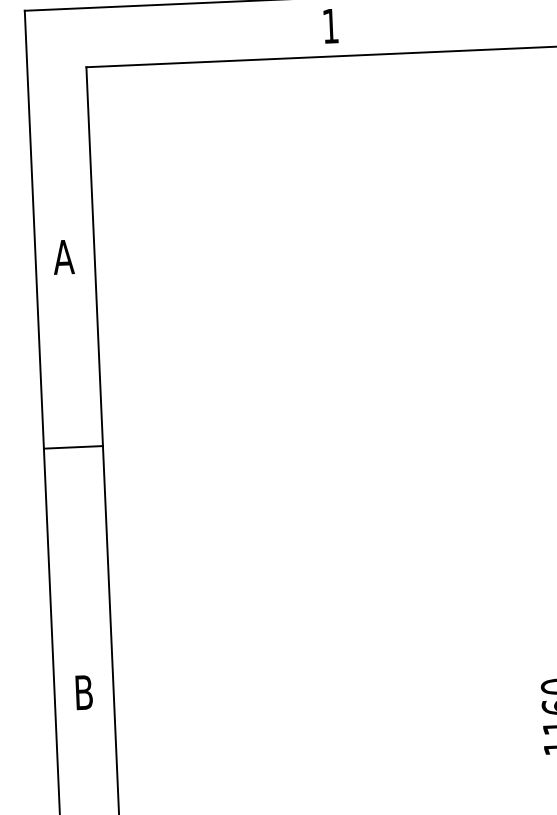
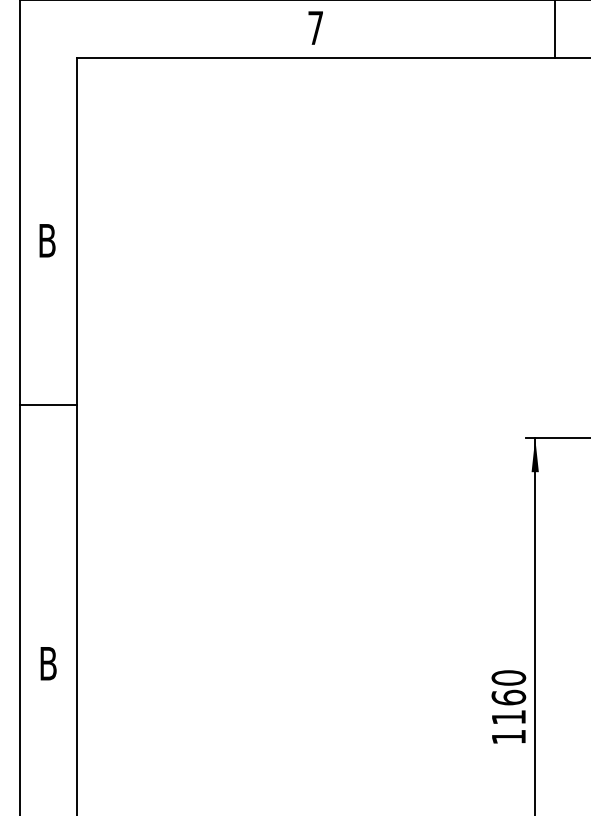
text: (330, 25) -> (315, 27), 1 -> 7
text: (64, 256) -> (47, 240), A -> B
line: (73, 447) -> (48, 405), moved

